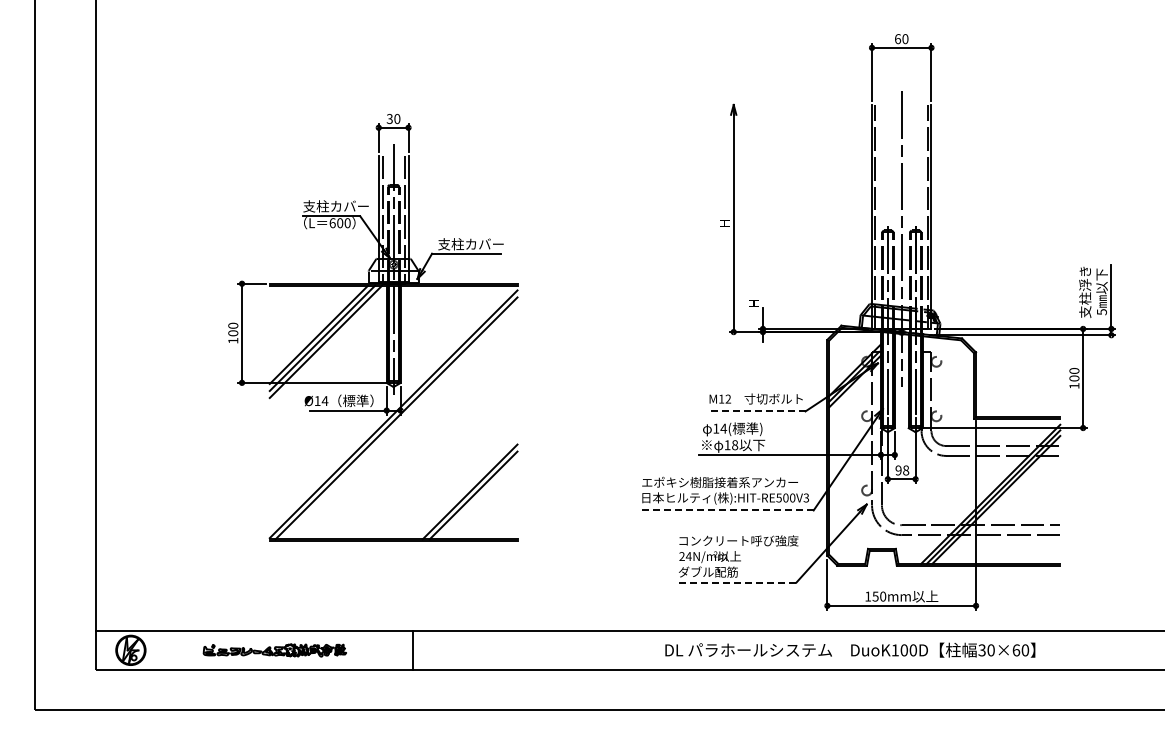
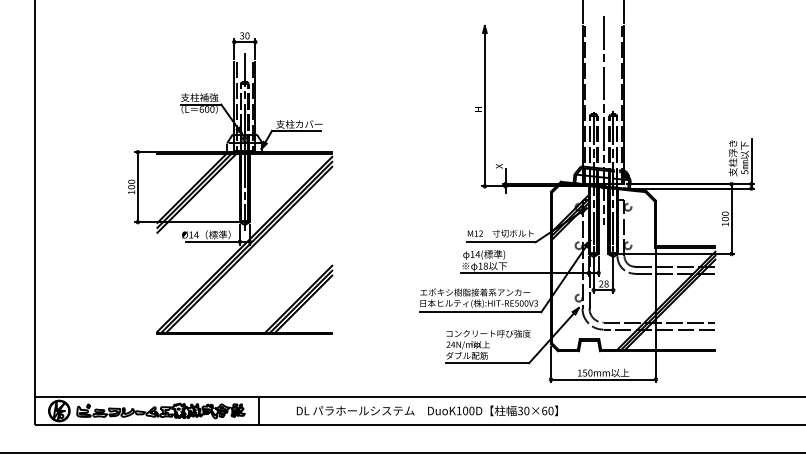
text: (349, 206) -> (213, 97), 支柱カバー -> 支柱補強
text: (754, 303) -> (499, 166), H -> X
line: (756, 411) -> (500, 242), dashed -> solid
line: (399, 421) -> (248, 249), added
text: (898, 470) -> (601, 284), 98 -> 28
line: (476, 498) -> (303, 303), added
line: (728, 510) -> (481, 312), dashed -> solid
line: (737, 582) -> (487, 363), dashed -> solid
text: (850, 649) -> (427, 410), moved
part: (274, 650) -> (160, 411), size x1.67

